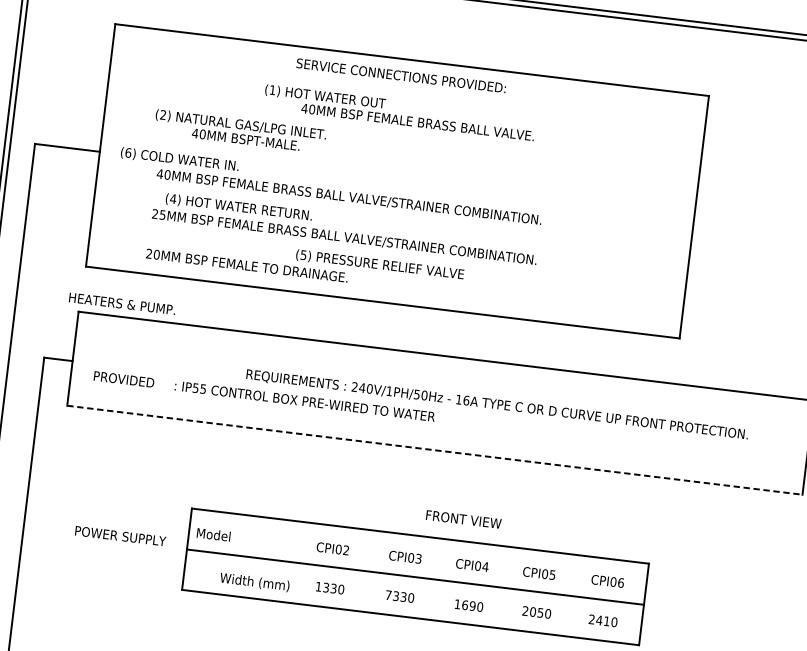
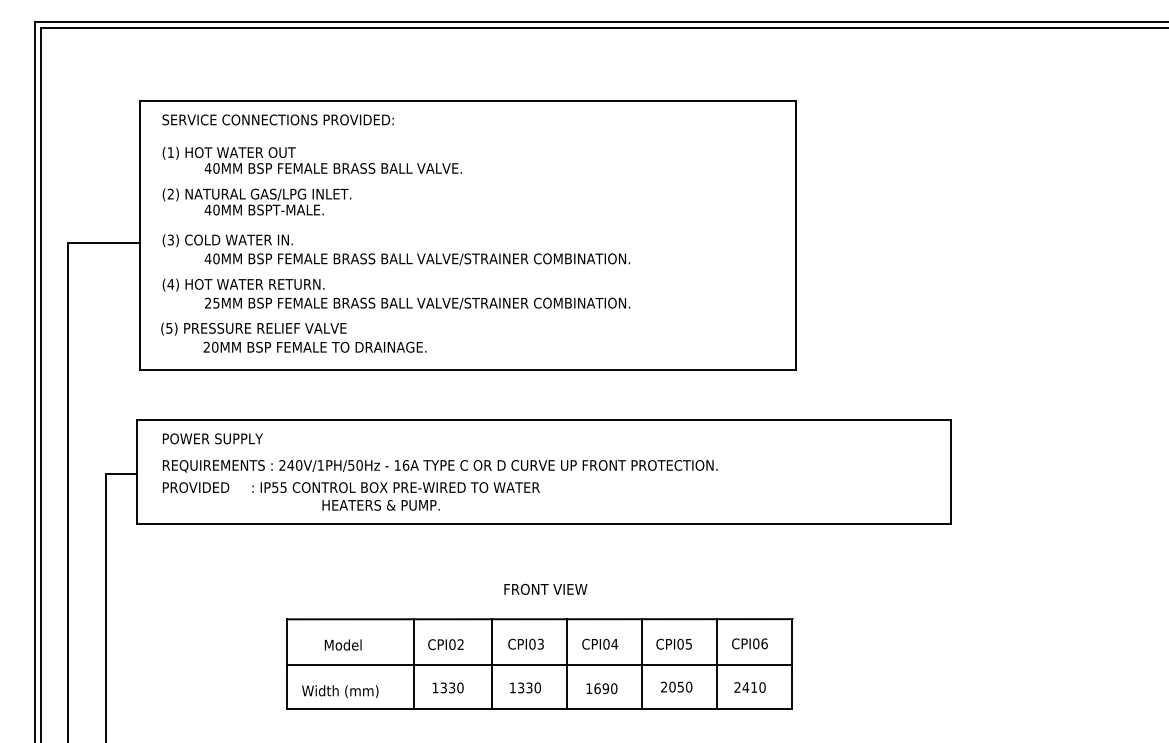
text: (400, 75) -> (277, 119), moved
text: (399, 112) -> (311, 160), moved
text: (239, 131) -> (256, 201), moved
text: (128, 152) -> (170, 239), (6) -> (3)
text: (238, 207) -> (243, 284), moved
text: (379, 264) -> (253, 328), moved
text: (121, 303) -> (380, 505), moved
text: (497, 405) -> (440, 466), moved
line: (435, 450) -> (544, 523), dashed -> solid
text: (463, 518) -> (545, 588), moved
text: (213, 534) -> (342, 644), moved
text: (120, 535) -> (212, 438), moved
line: (301, 563) -> (413, 664), added
line: (371, 571) -> (491, 664), added
line: (439, 579) -> (566, 664), added
text: (255, 582) -> (340, 691), moved
line: (508, 588) -> (642, 664), added
text: (388, 594) -> (512, 687), 7330 -> 1330
line: (576, 596) -> (717, 664), added

